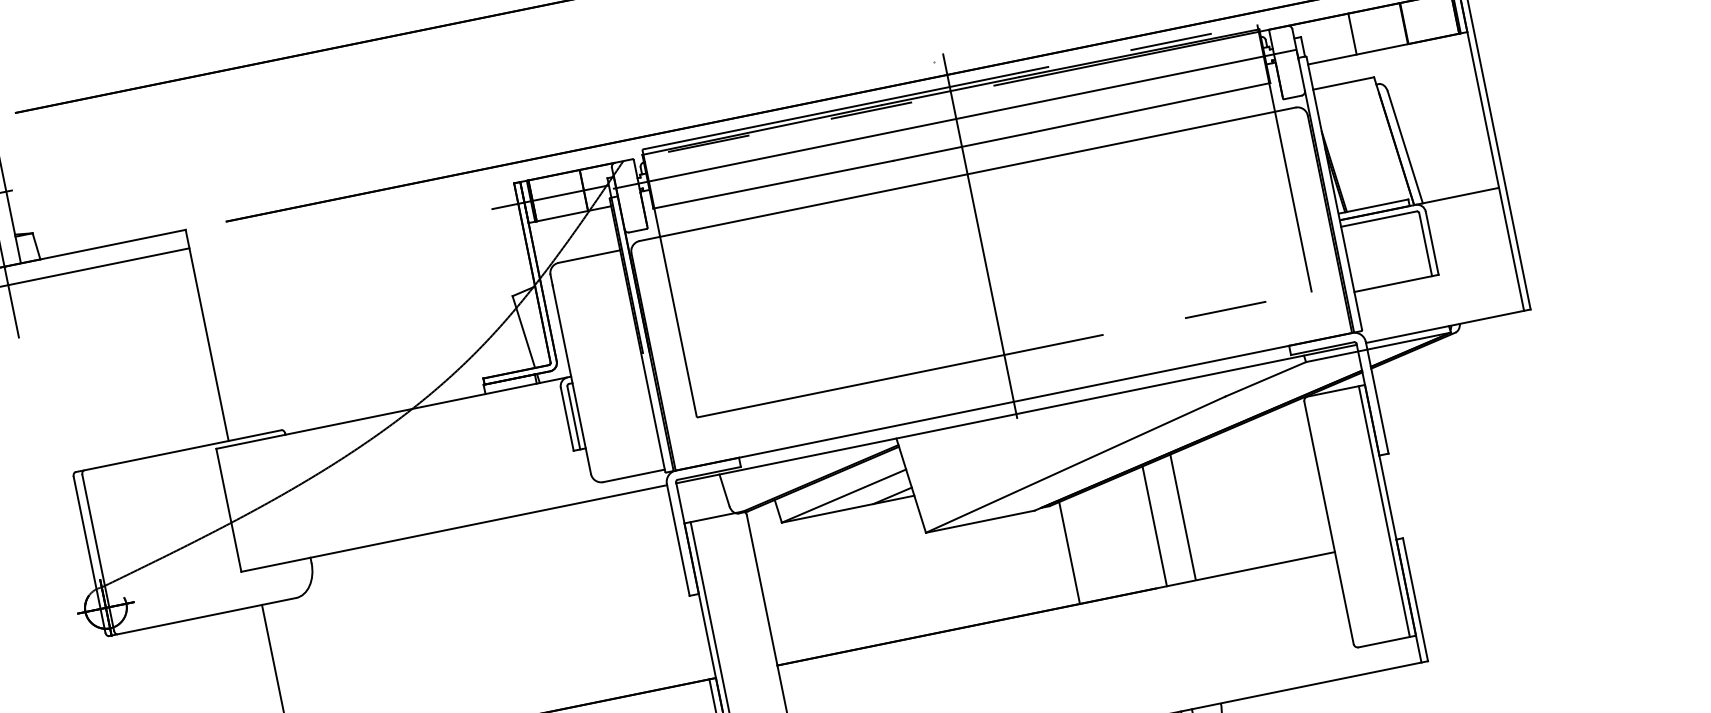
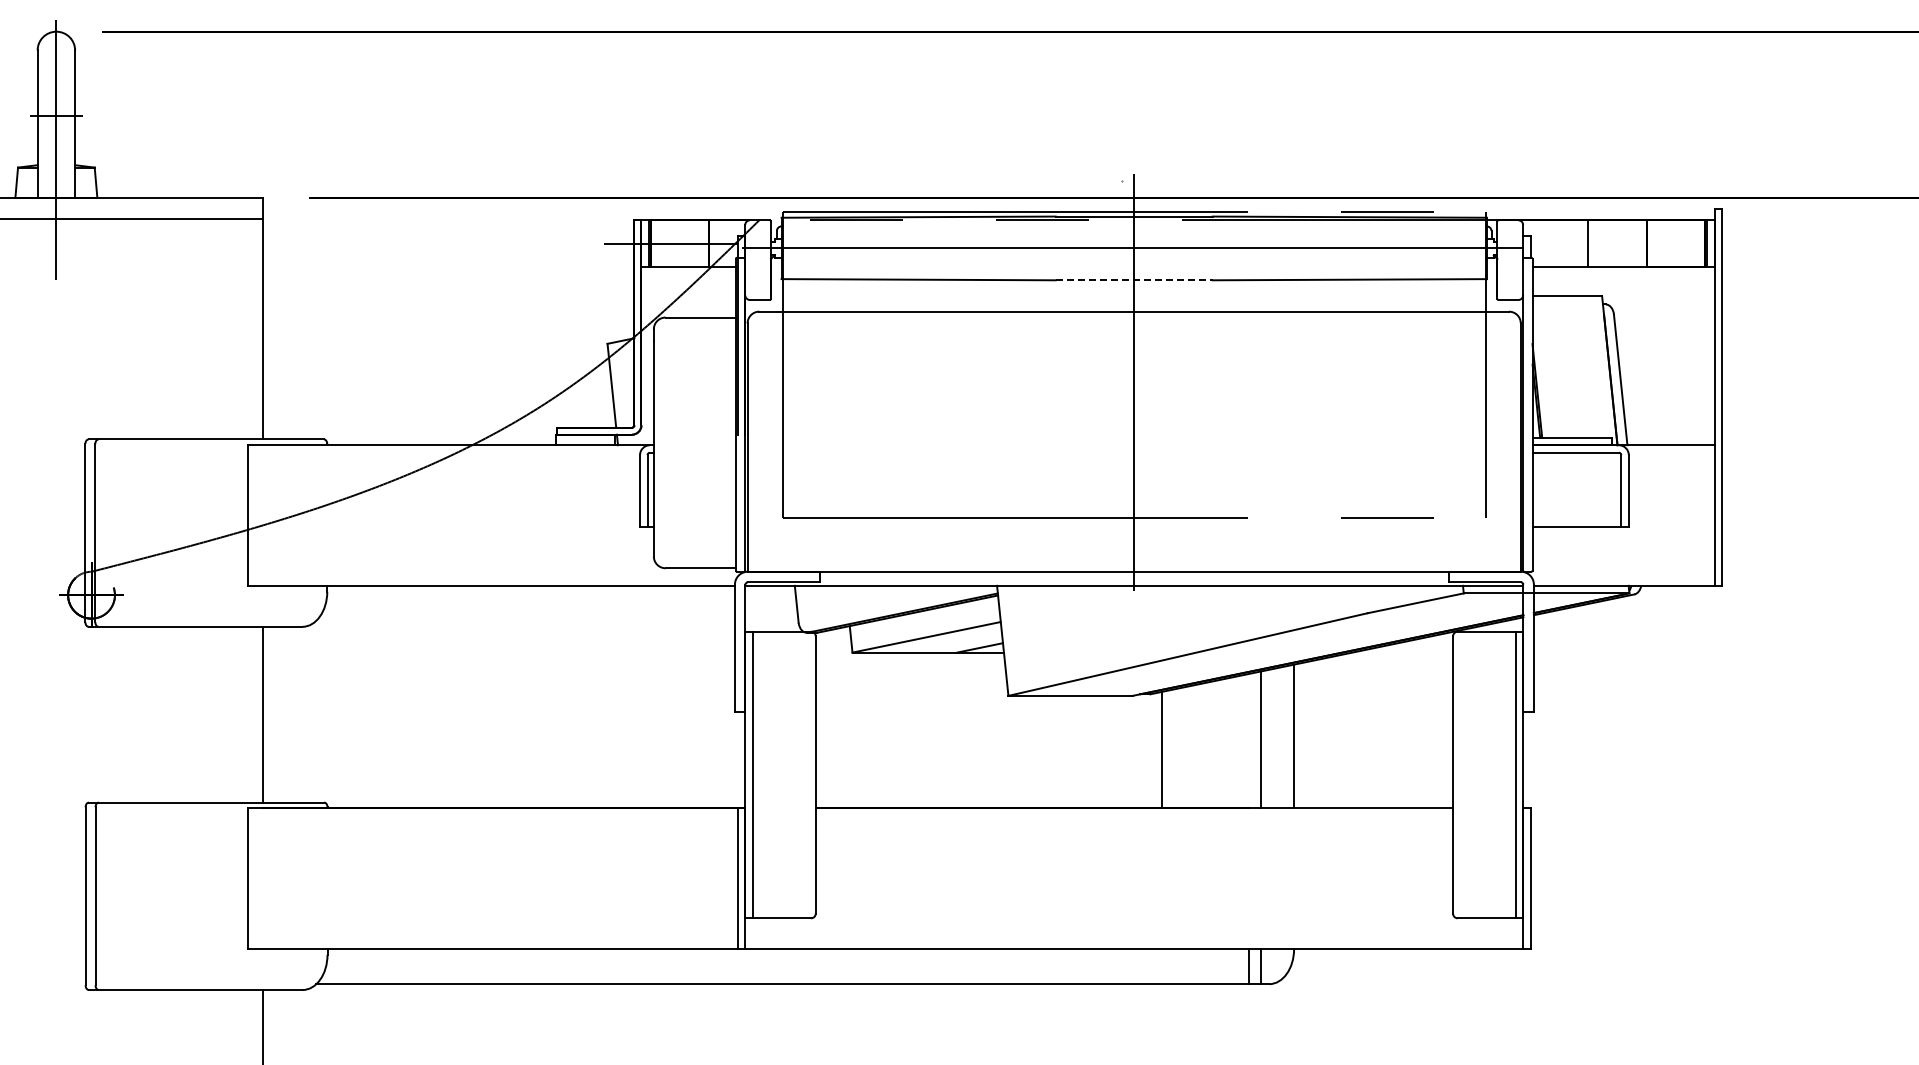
line: (962, 146) -> (1134, 280), solid -> dashed

